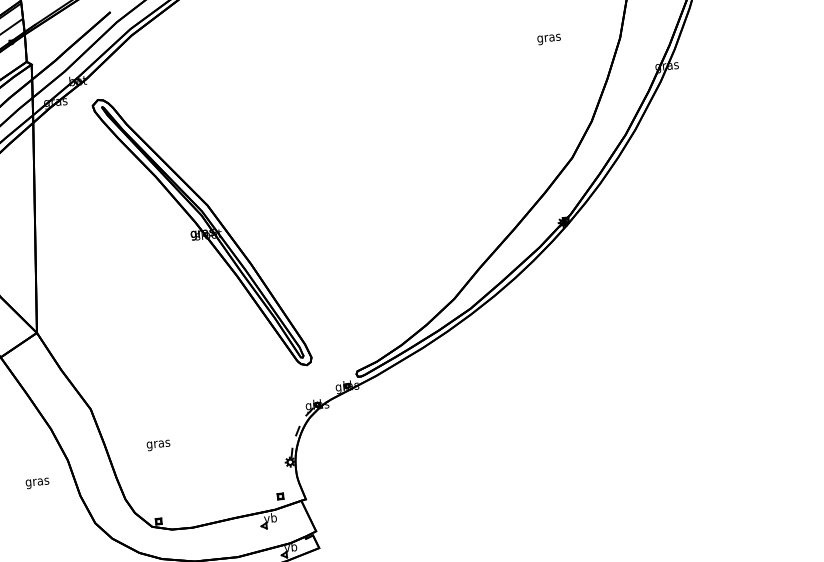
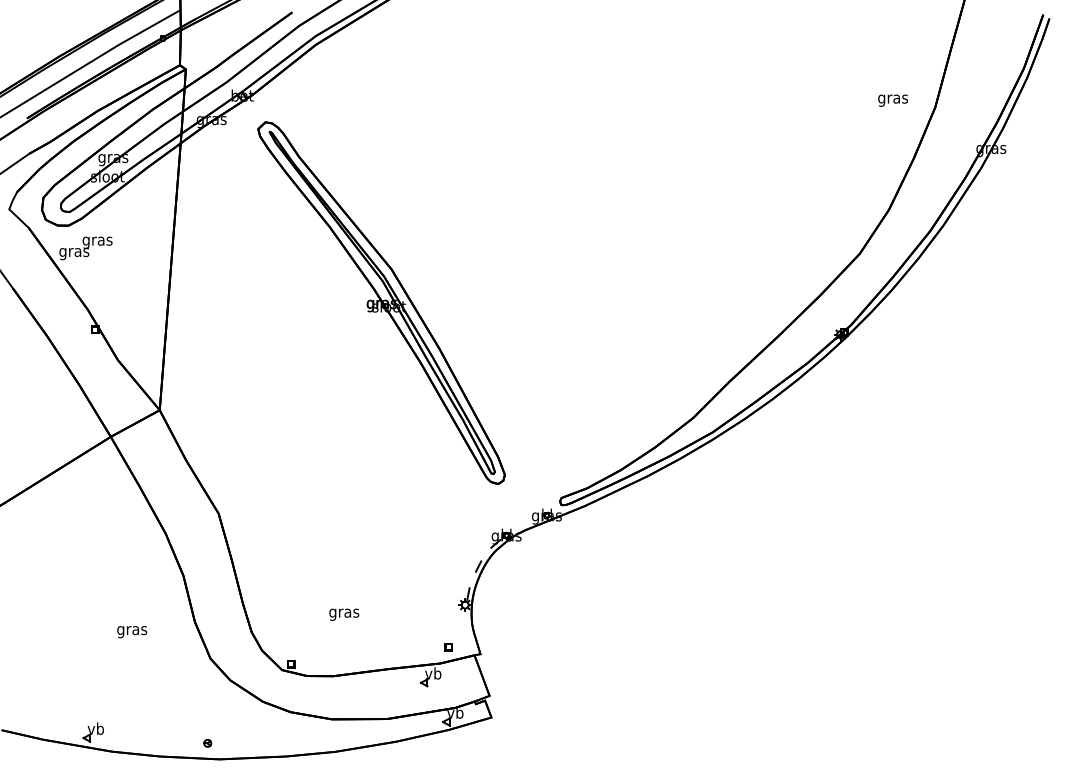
text: (549, 39) -> (893, 100), moved
text: (158, 445) -> (344, 614), moved
text: (37, 483) -> (132, 632), moved

